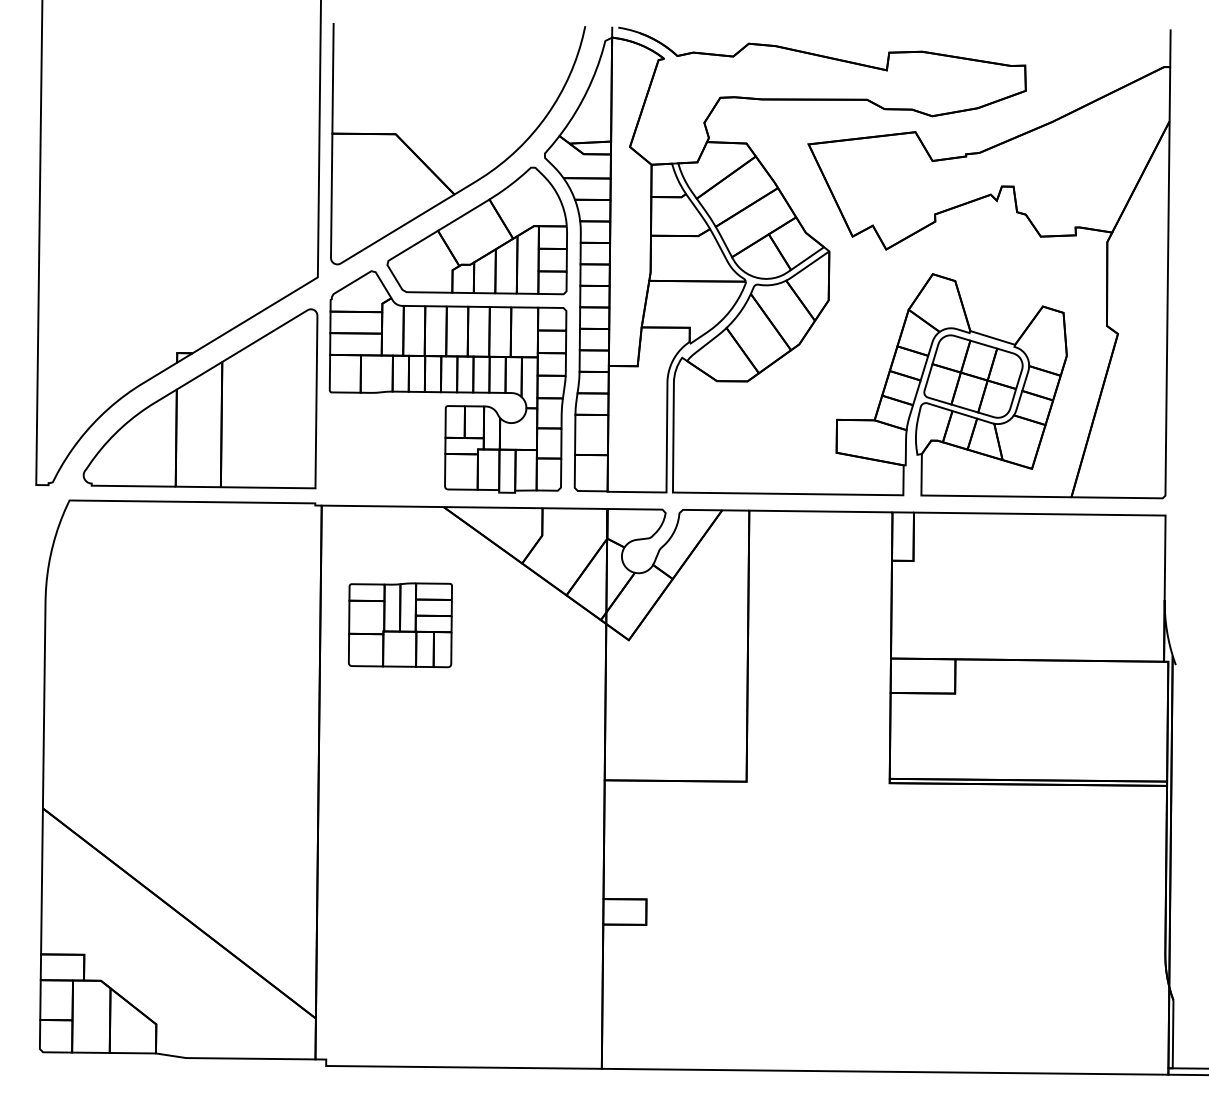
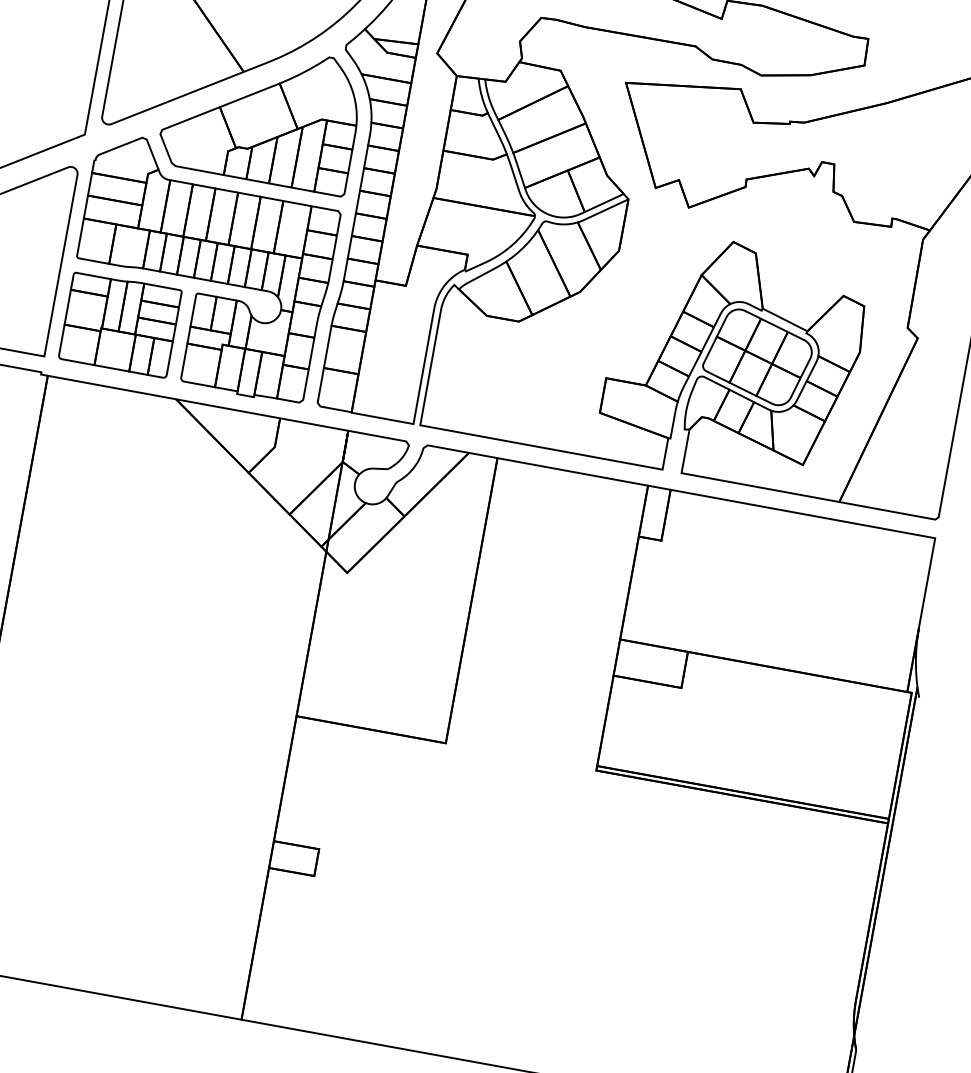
part: (400, 625) -> (120, 325), moved

